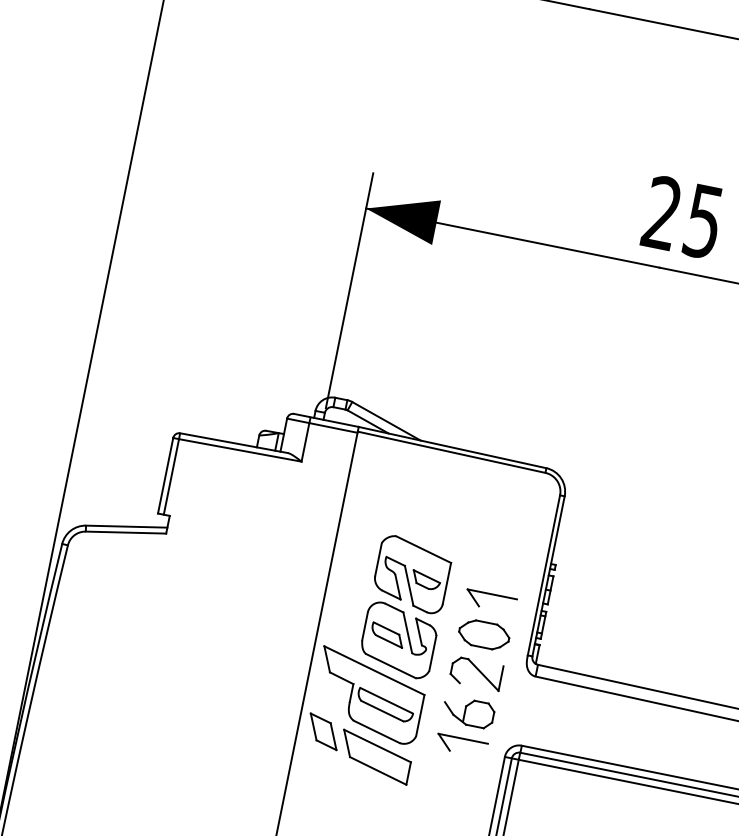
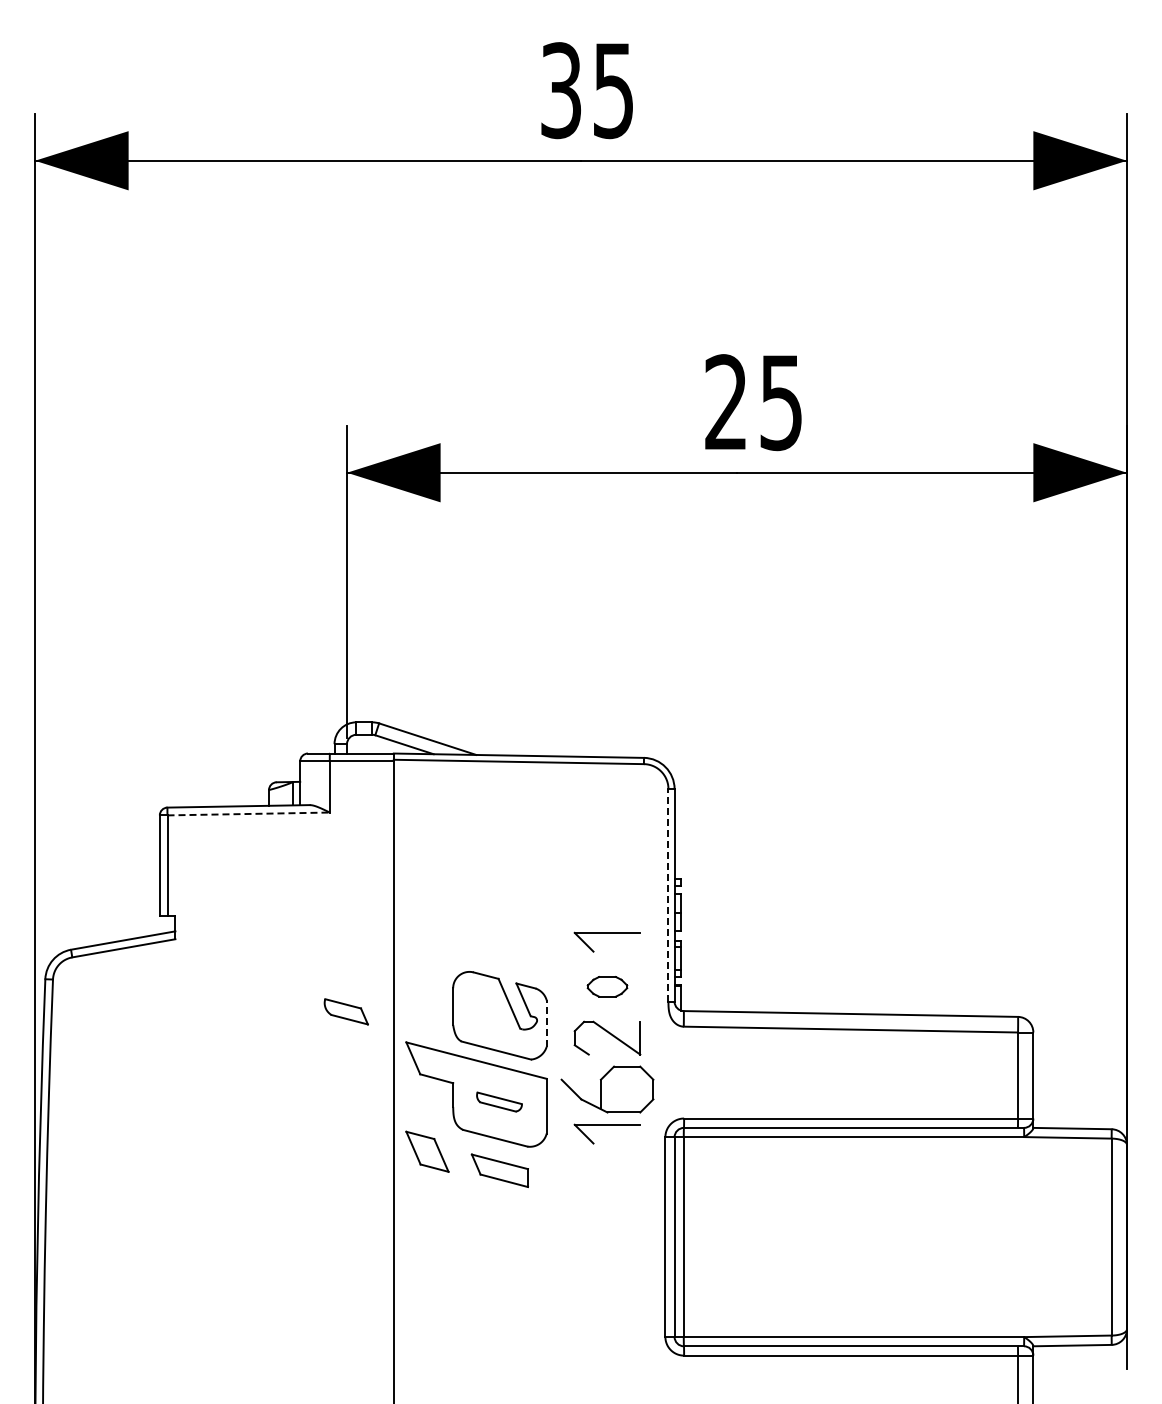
line: (241, 450) -> (249, 813), solid -> dashed
part: (411, 573) -> (499, 927), removed
line: (544, 574) -> (668, 894), solid -> dashed
part: (387, 634) -> (345, 1011), moved
part: (484, 634) -> (607, 986), size x0.6
line: (432, 653) -> (546, 1023), solid -> dashed
part: (385, 704) -> (499, 1101), size x0.6
part: (468, 712) -> (607, 1089), size x1.4
part: (375, 756) -> (499, 1170), size x0.6

